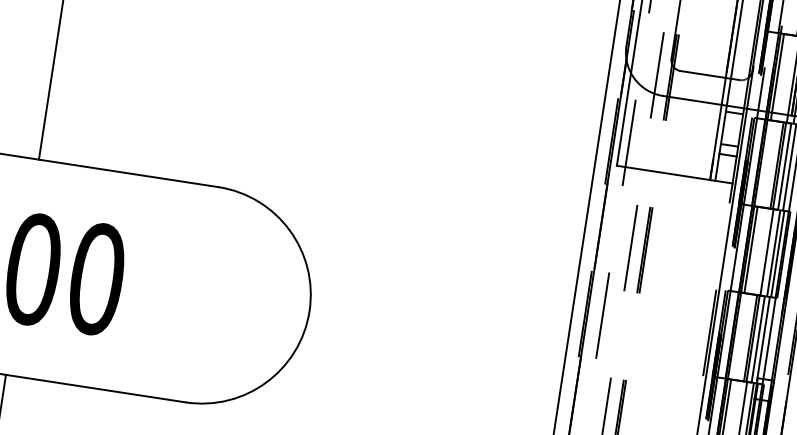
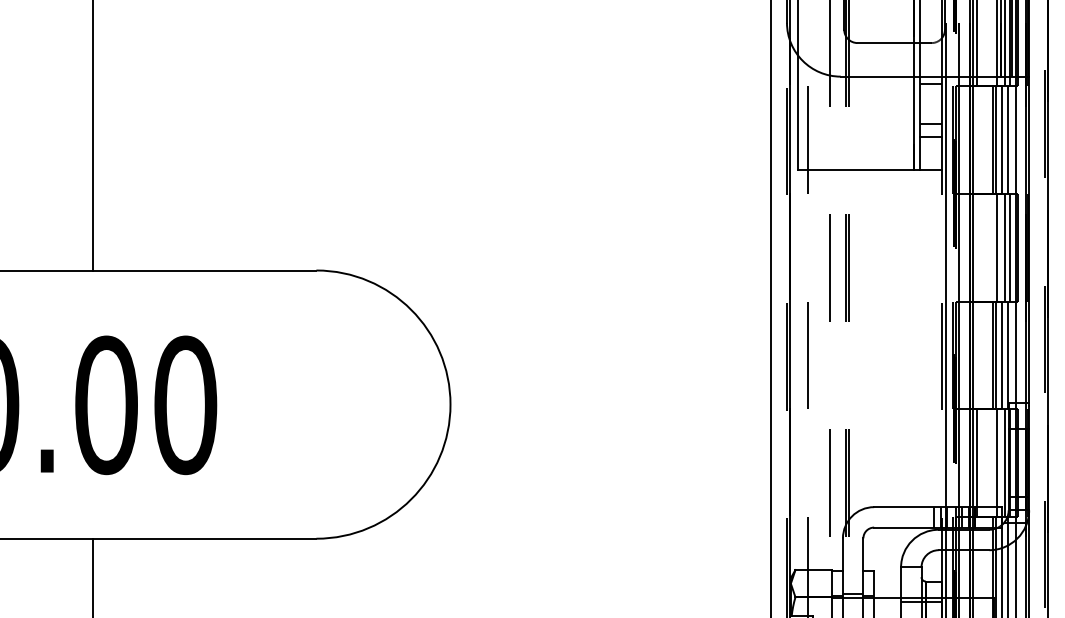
line: (750, 249) -> (976, 247), removed

